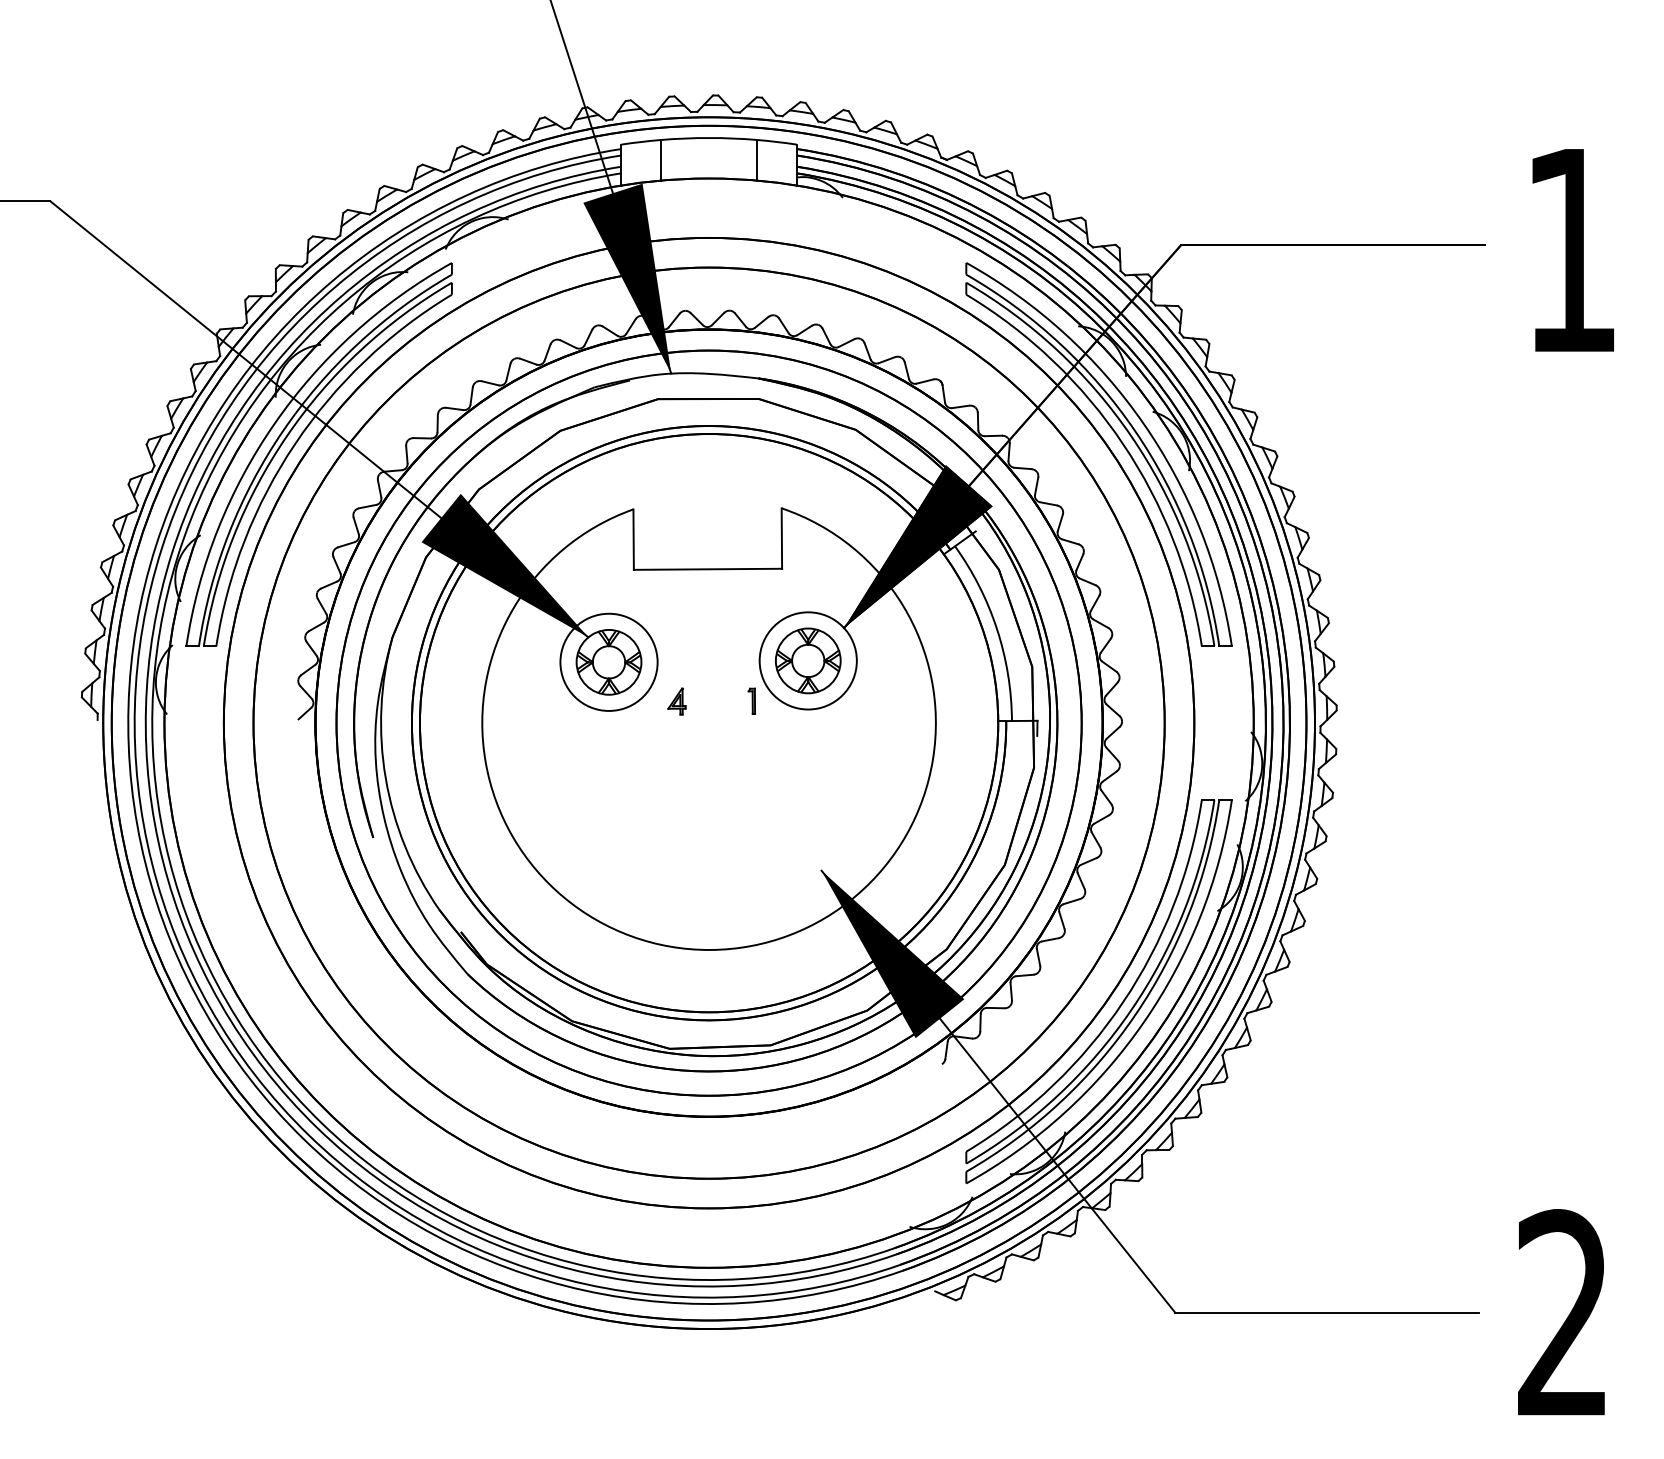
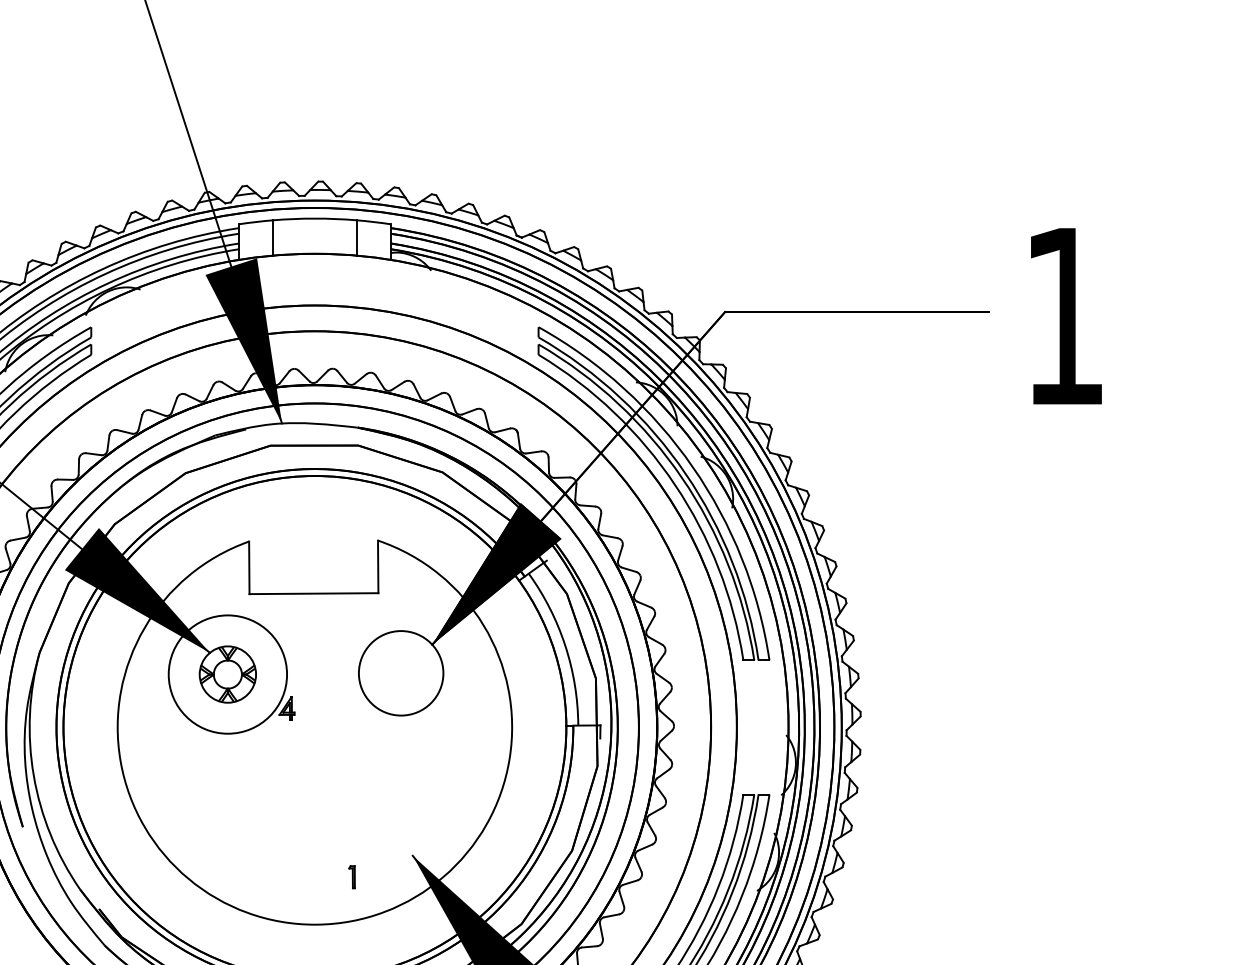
part: (808, 660) -> (401, 672), removed
circle: (608, 661) -> (227, 673), size x1.4
part: (751, 700) -> (351, 876), moved

